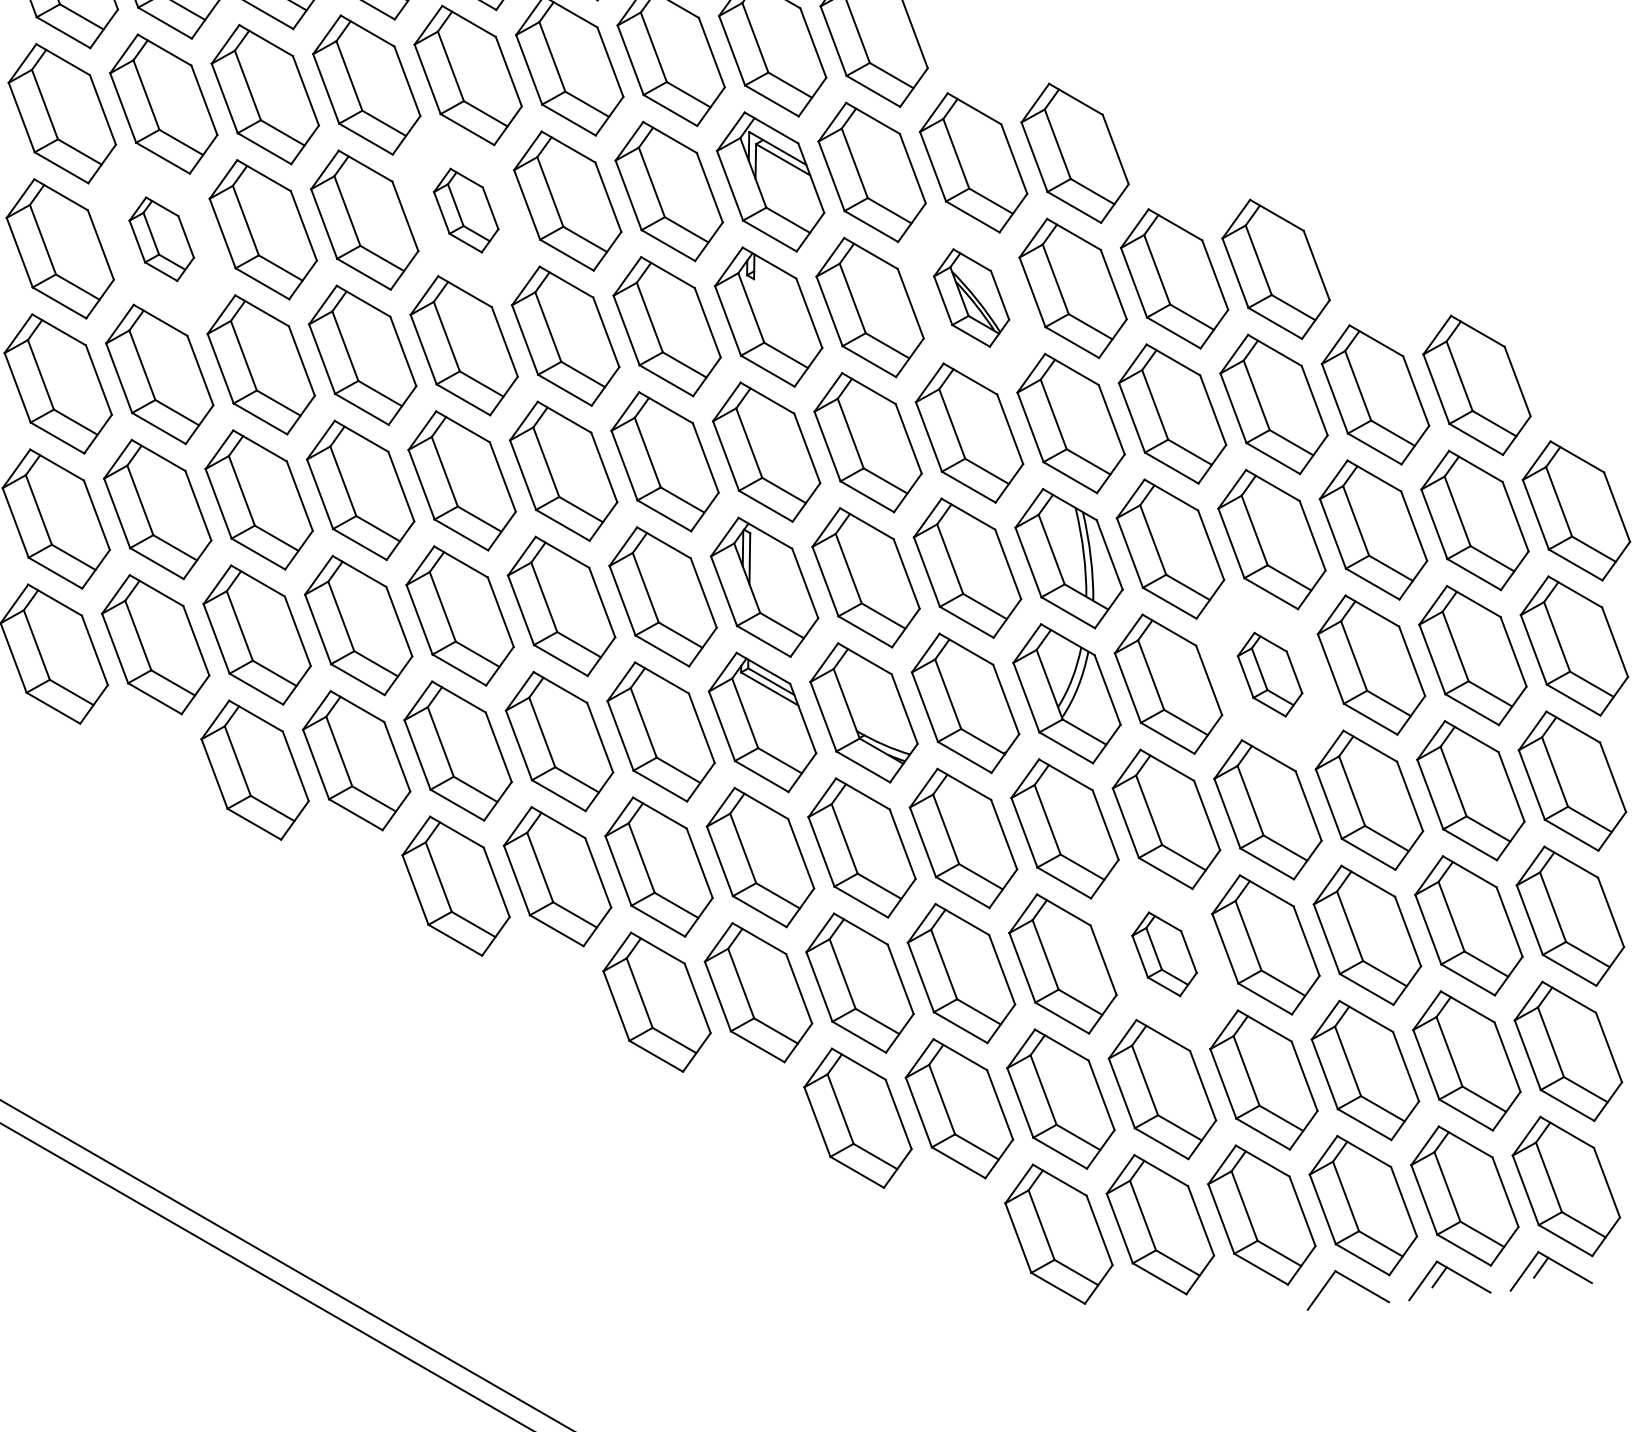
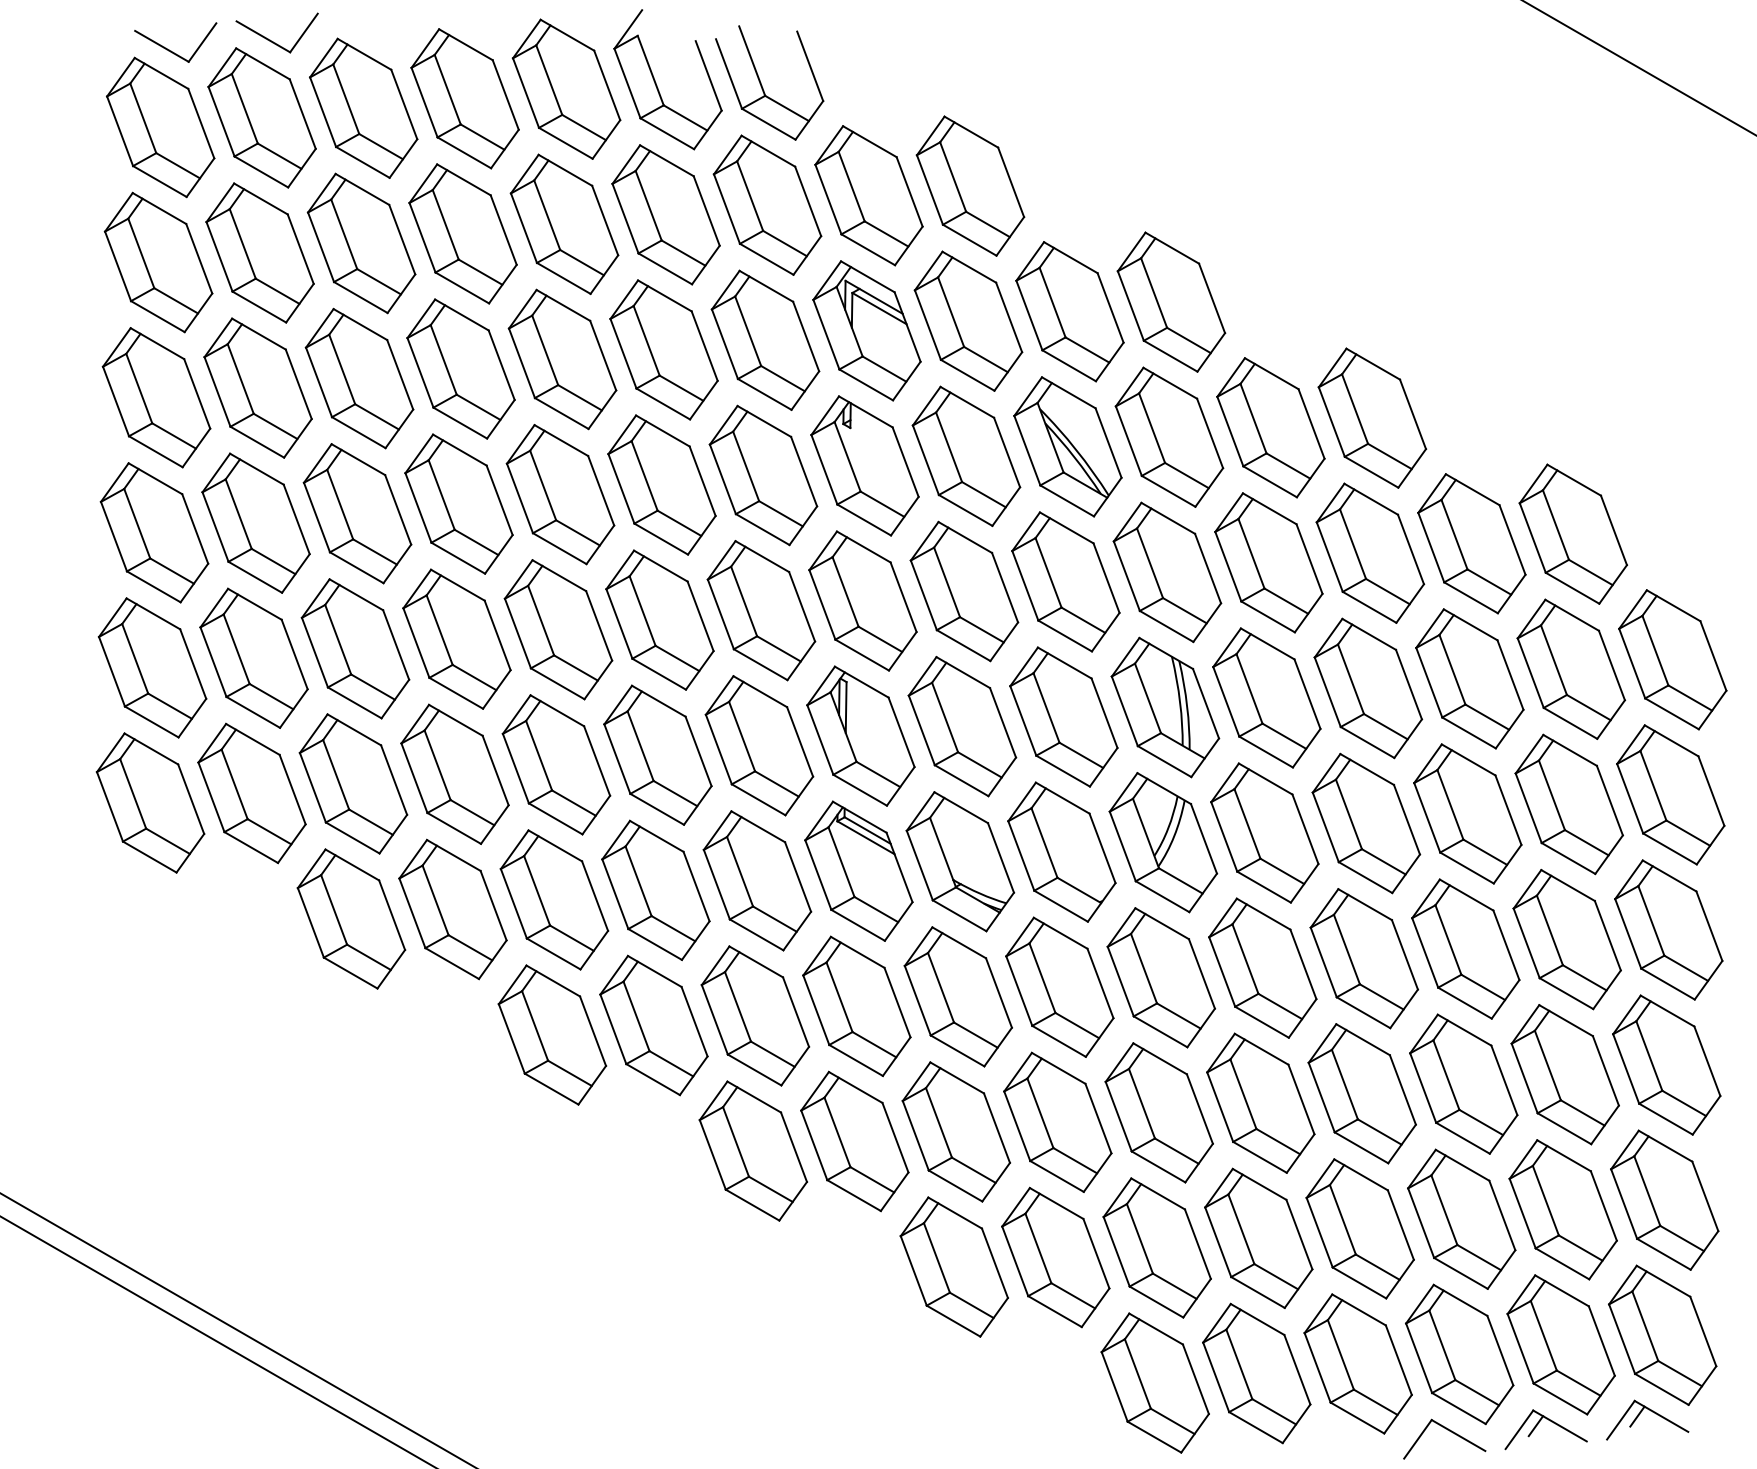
part: (466, 210) -> (562, 359), size x1.67
part: (161, 238) -> (257, 387), size x1.67
part: (971, 297) -> (1067, 446), size x1.43
part: (1270, 674) -> (1366, 823), size x1.67
part: (1164, 953) -> (1260, 1102), size x1.67

